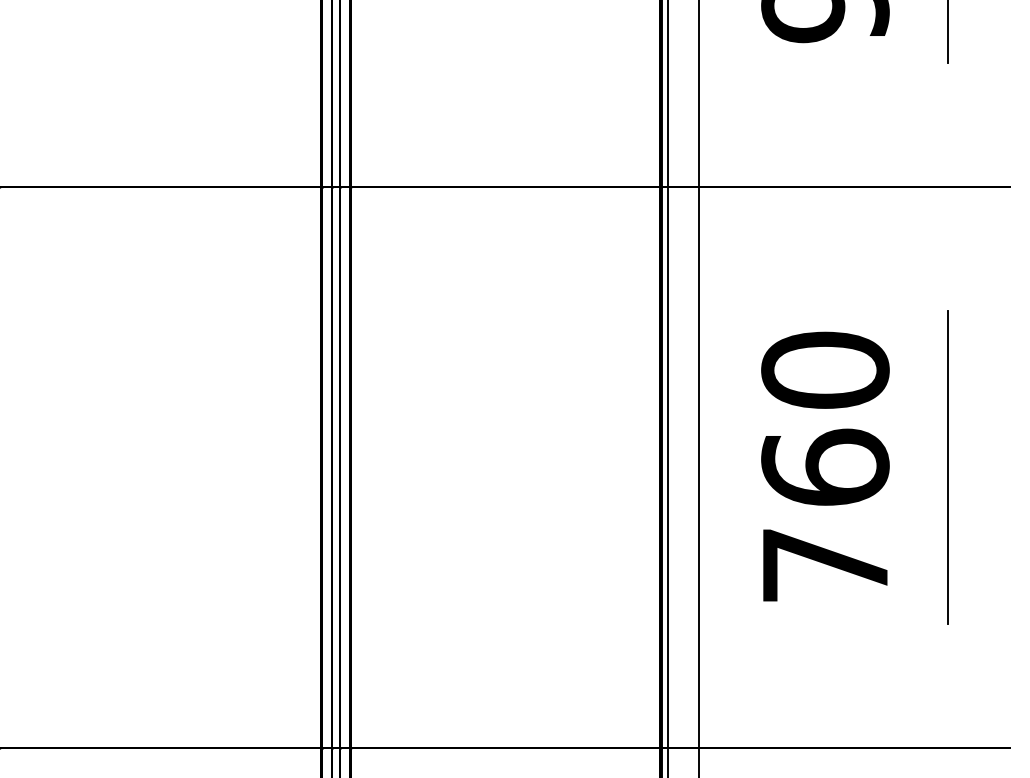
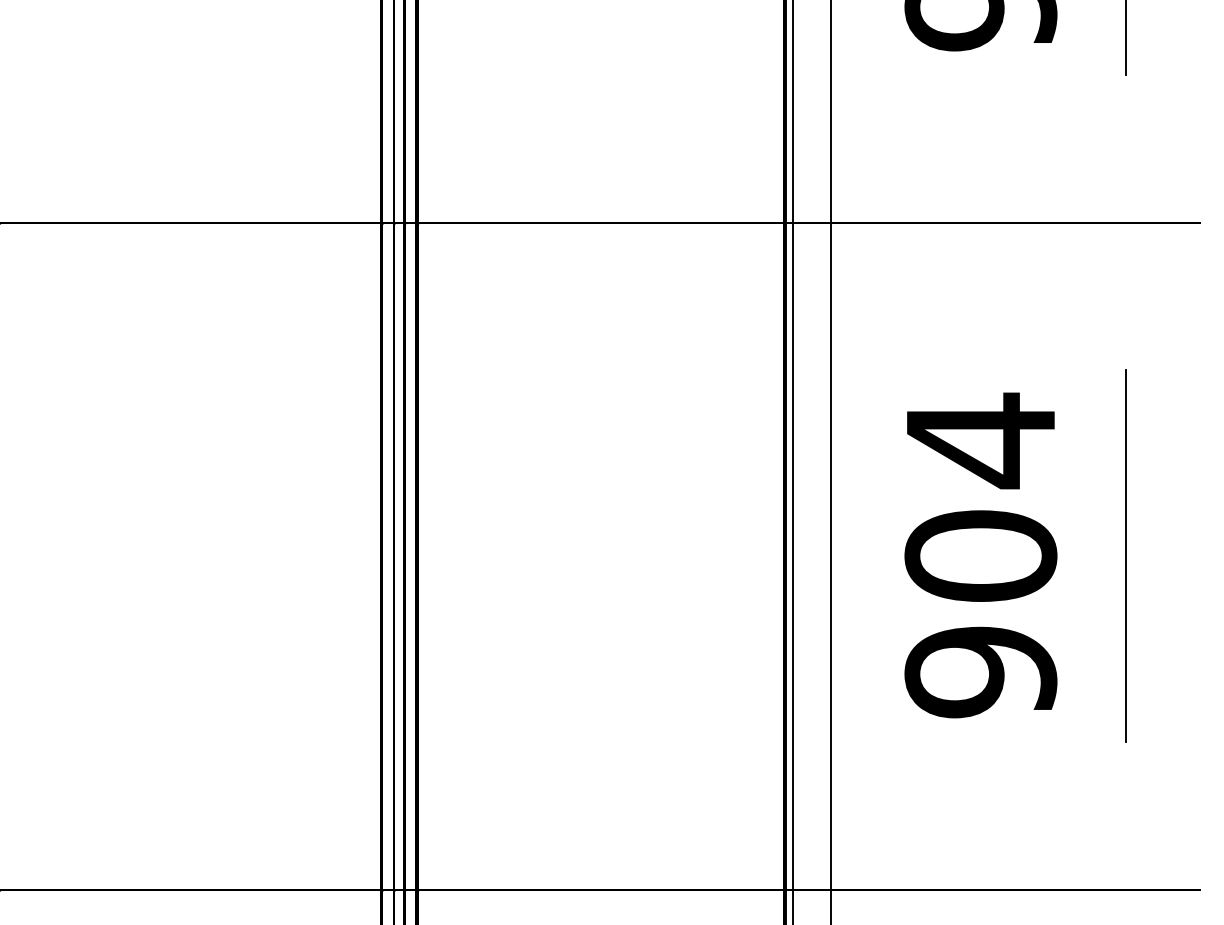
text: (825, 467) -> (980, 555), 760 -> 904

